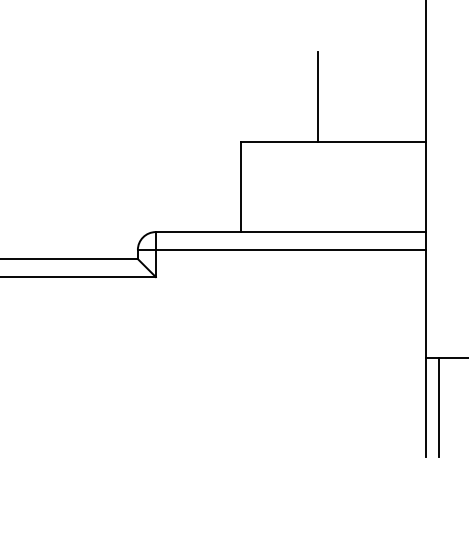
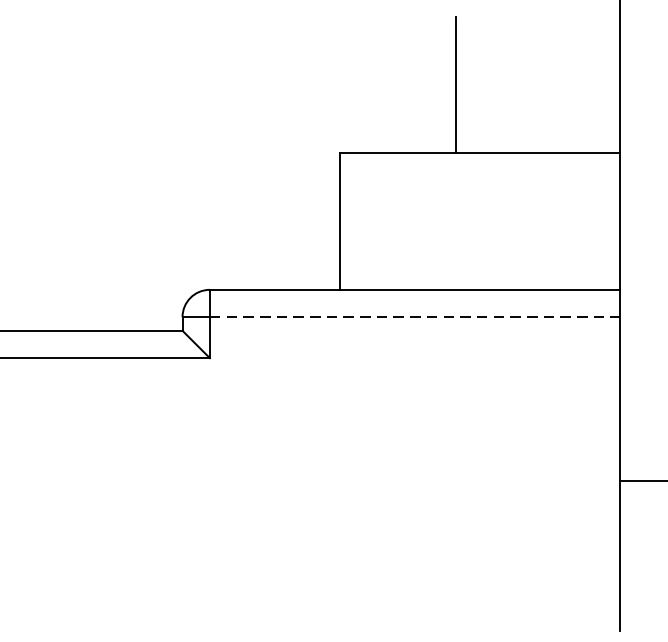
line: (291, 250) -> (415, 317), solid -> dashed
line: (439, 407) -> (640, 555), removed

